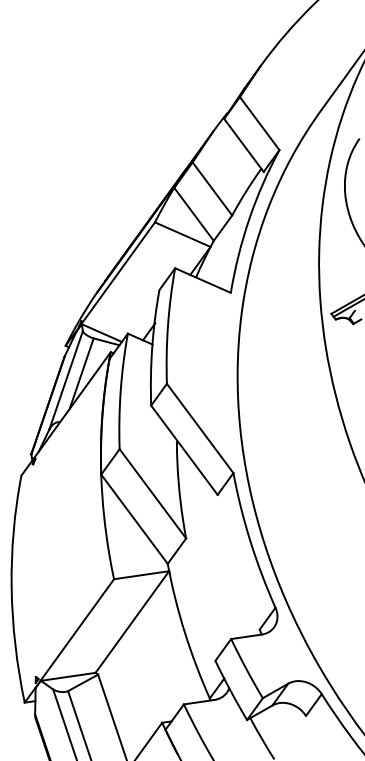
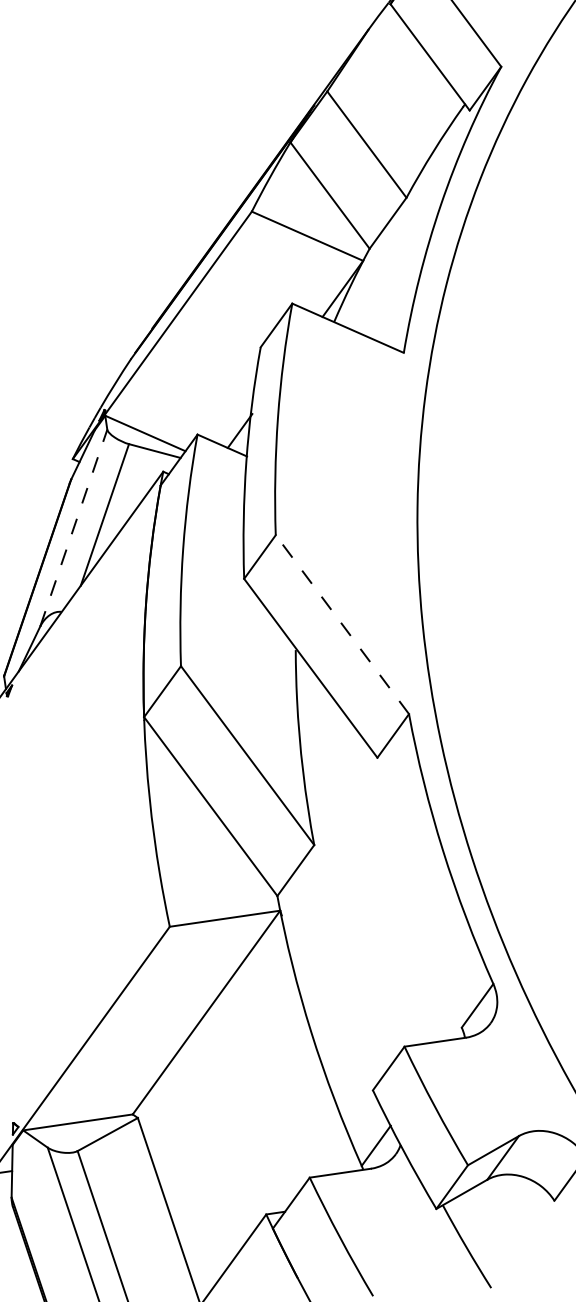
line: (66, 380) -> (74, 528), solid -> dashed
line: (200, 428) -> (343, 624), solid -> dashed

